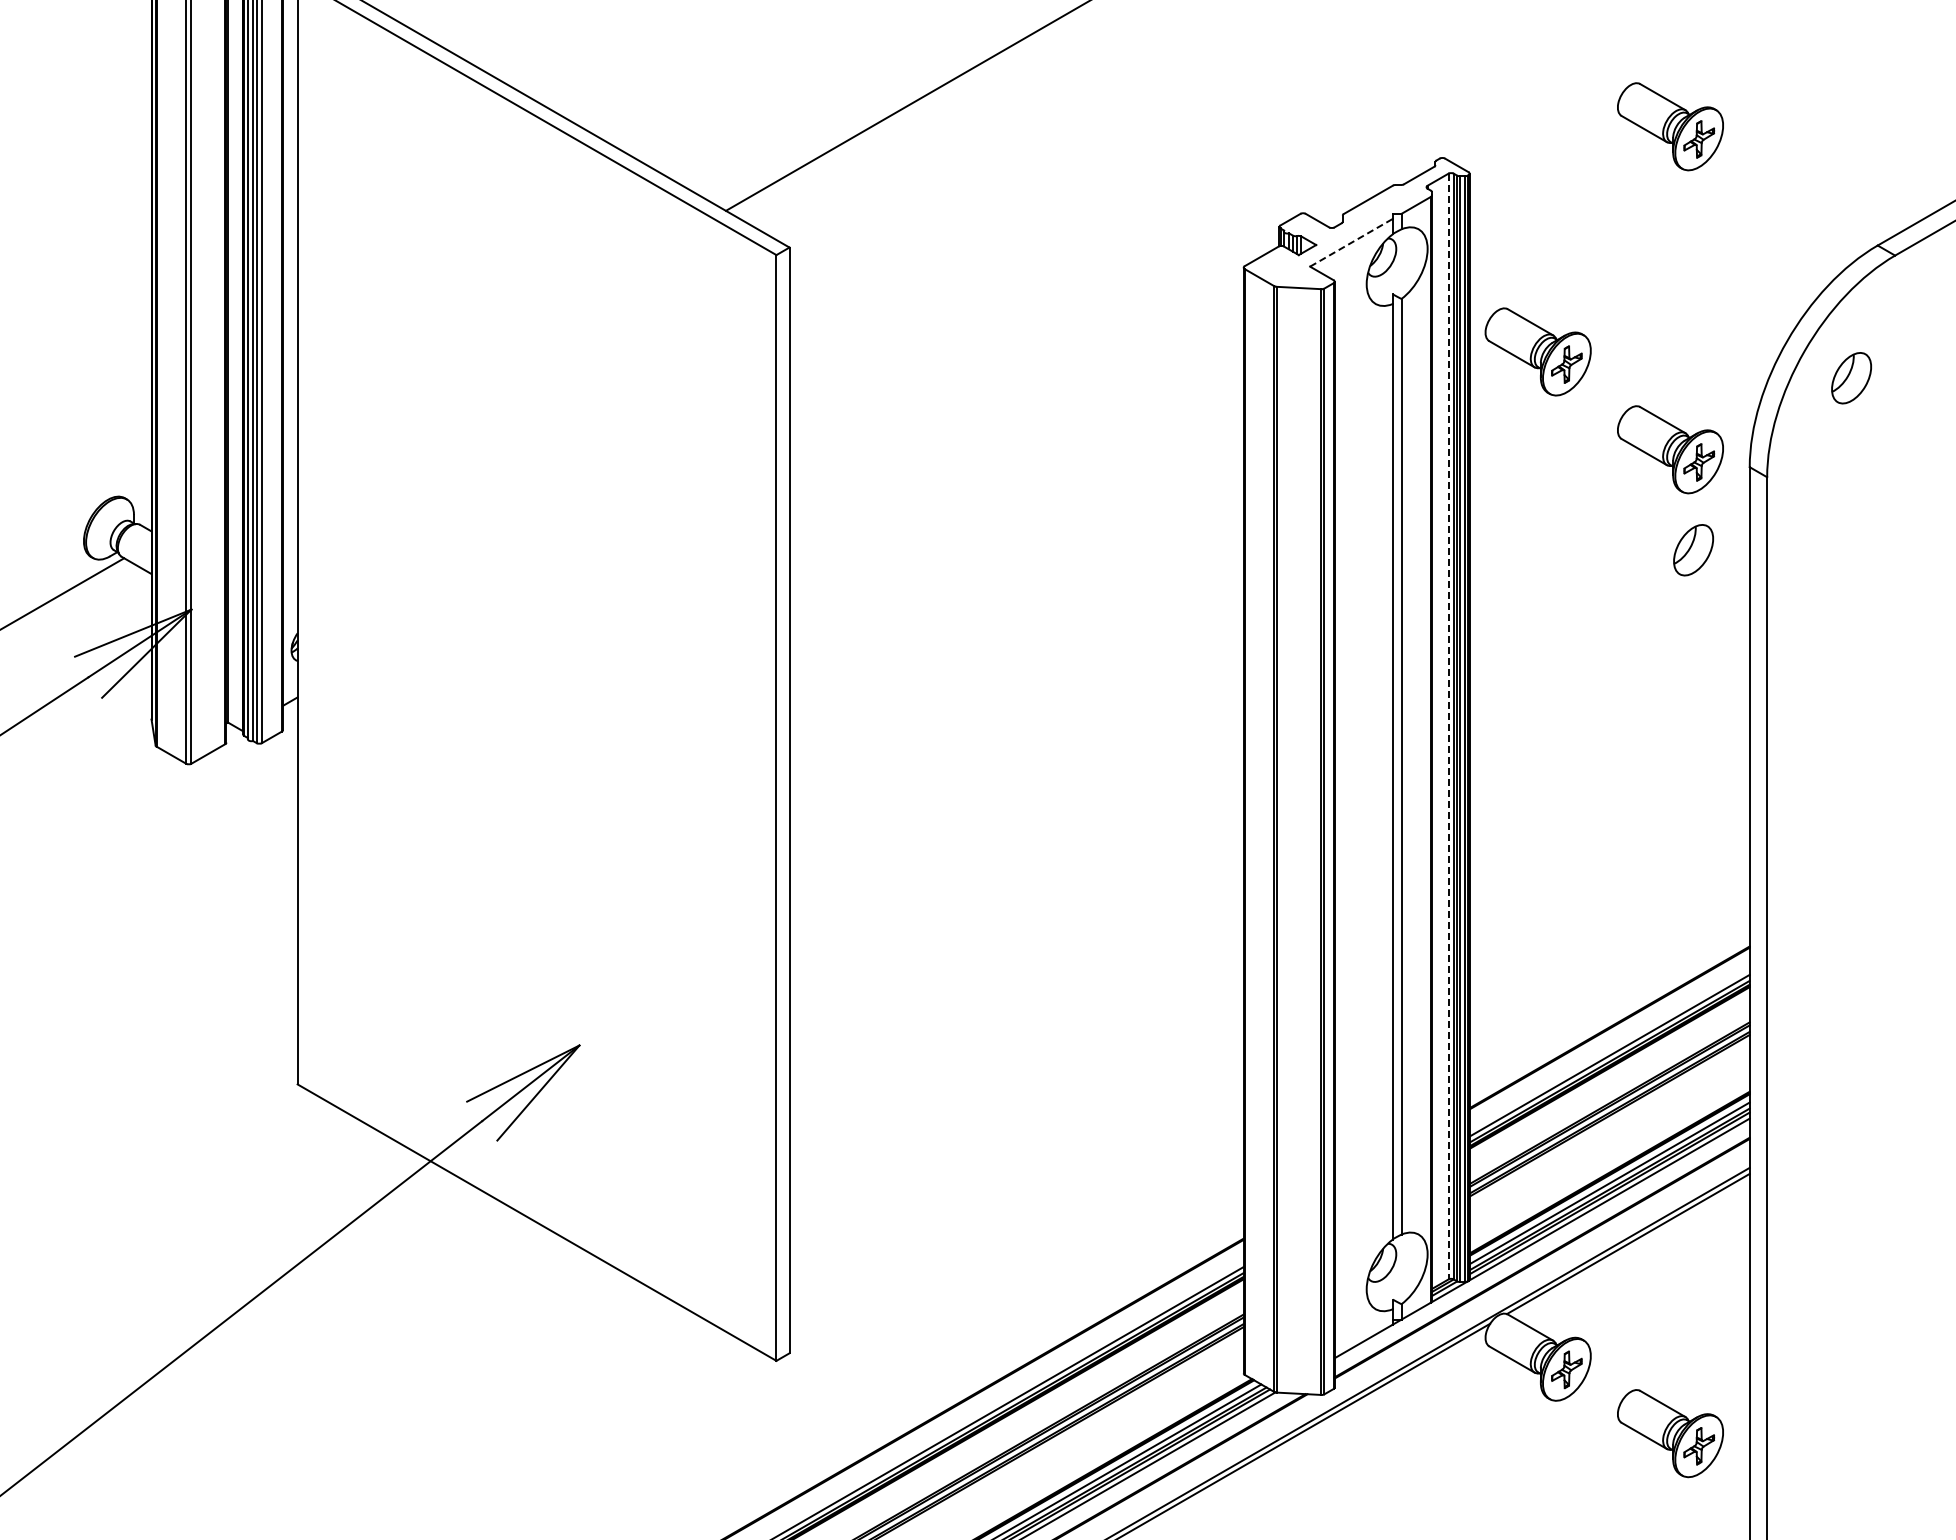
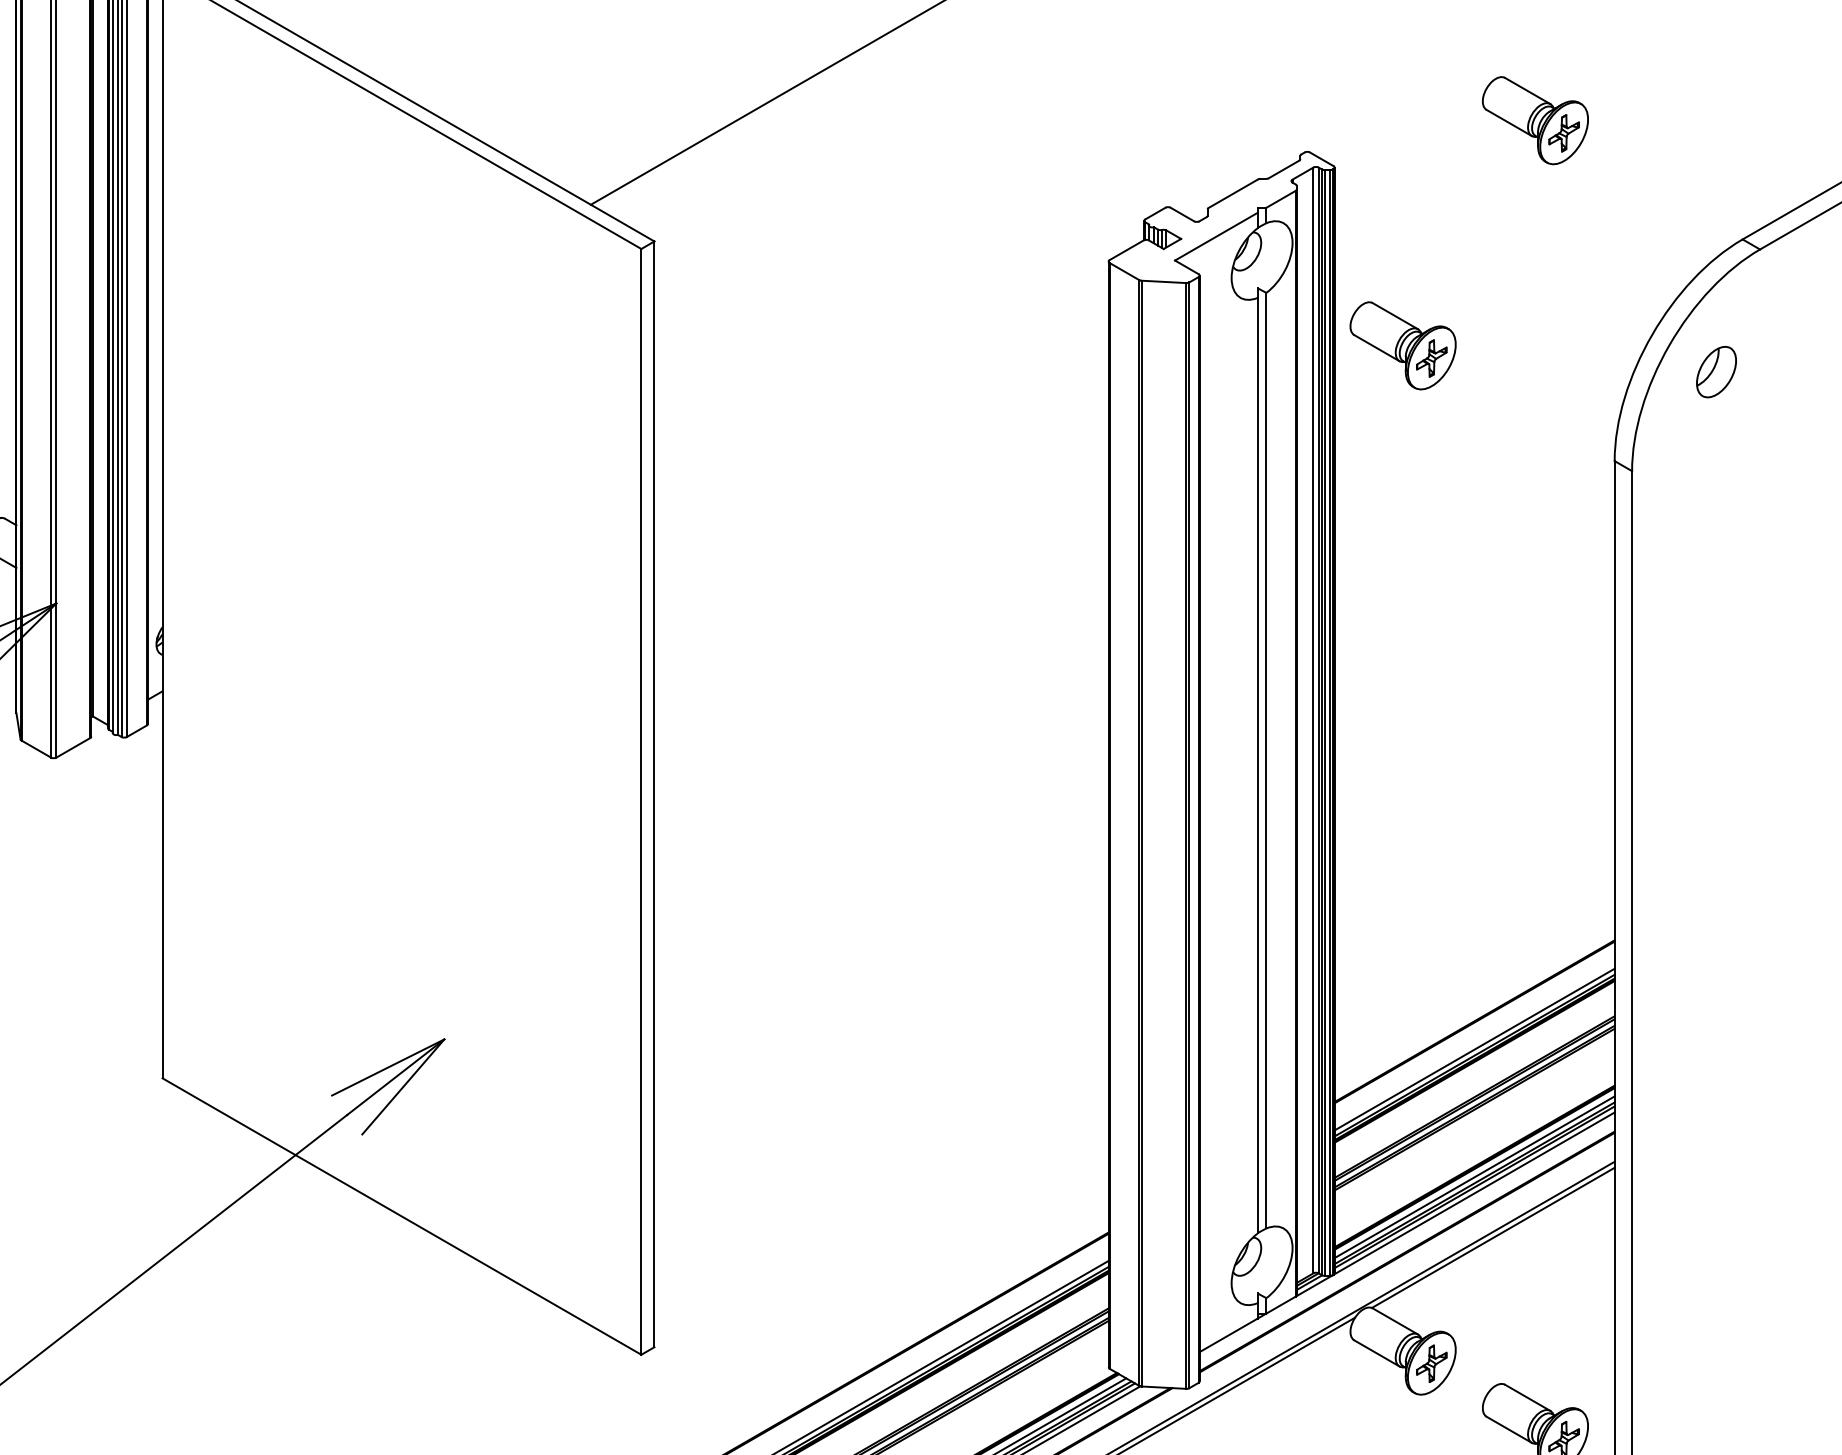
line: (1351, 242) -> (1216, 236), dashed -> solid
part: (1670, 449) -> (1535, 443), removed
part: (1693, 550) -> (1558, 544), removed
line: (1448, 726) -> (1313, 720), dashed -> solid

